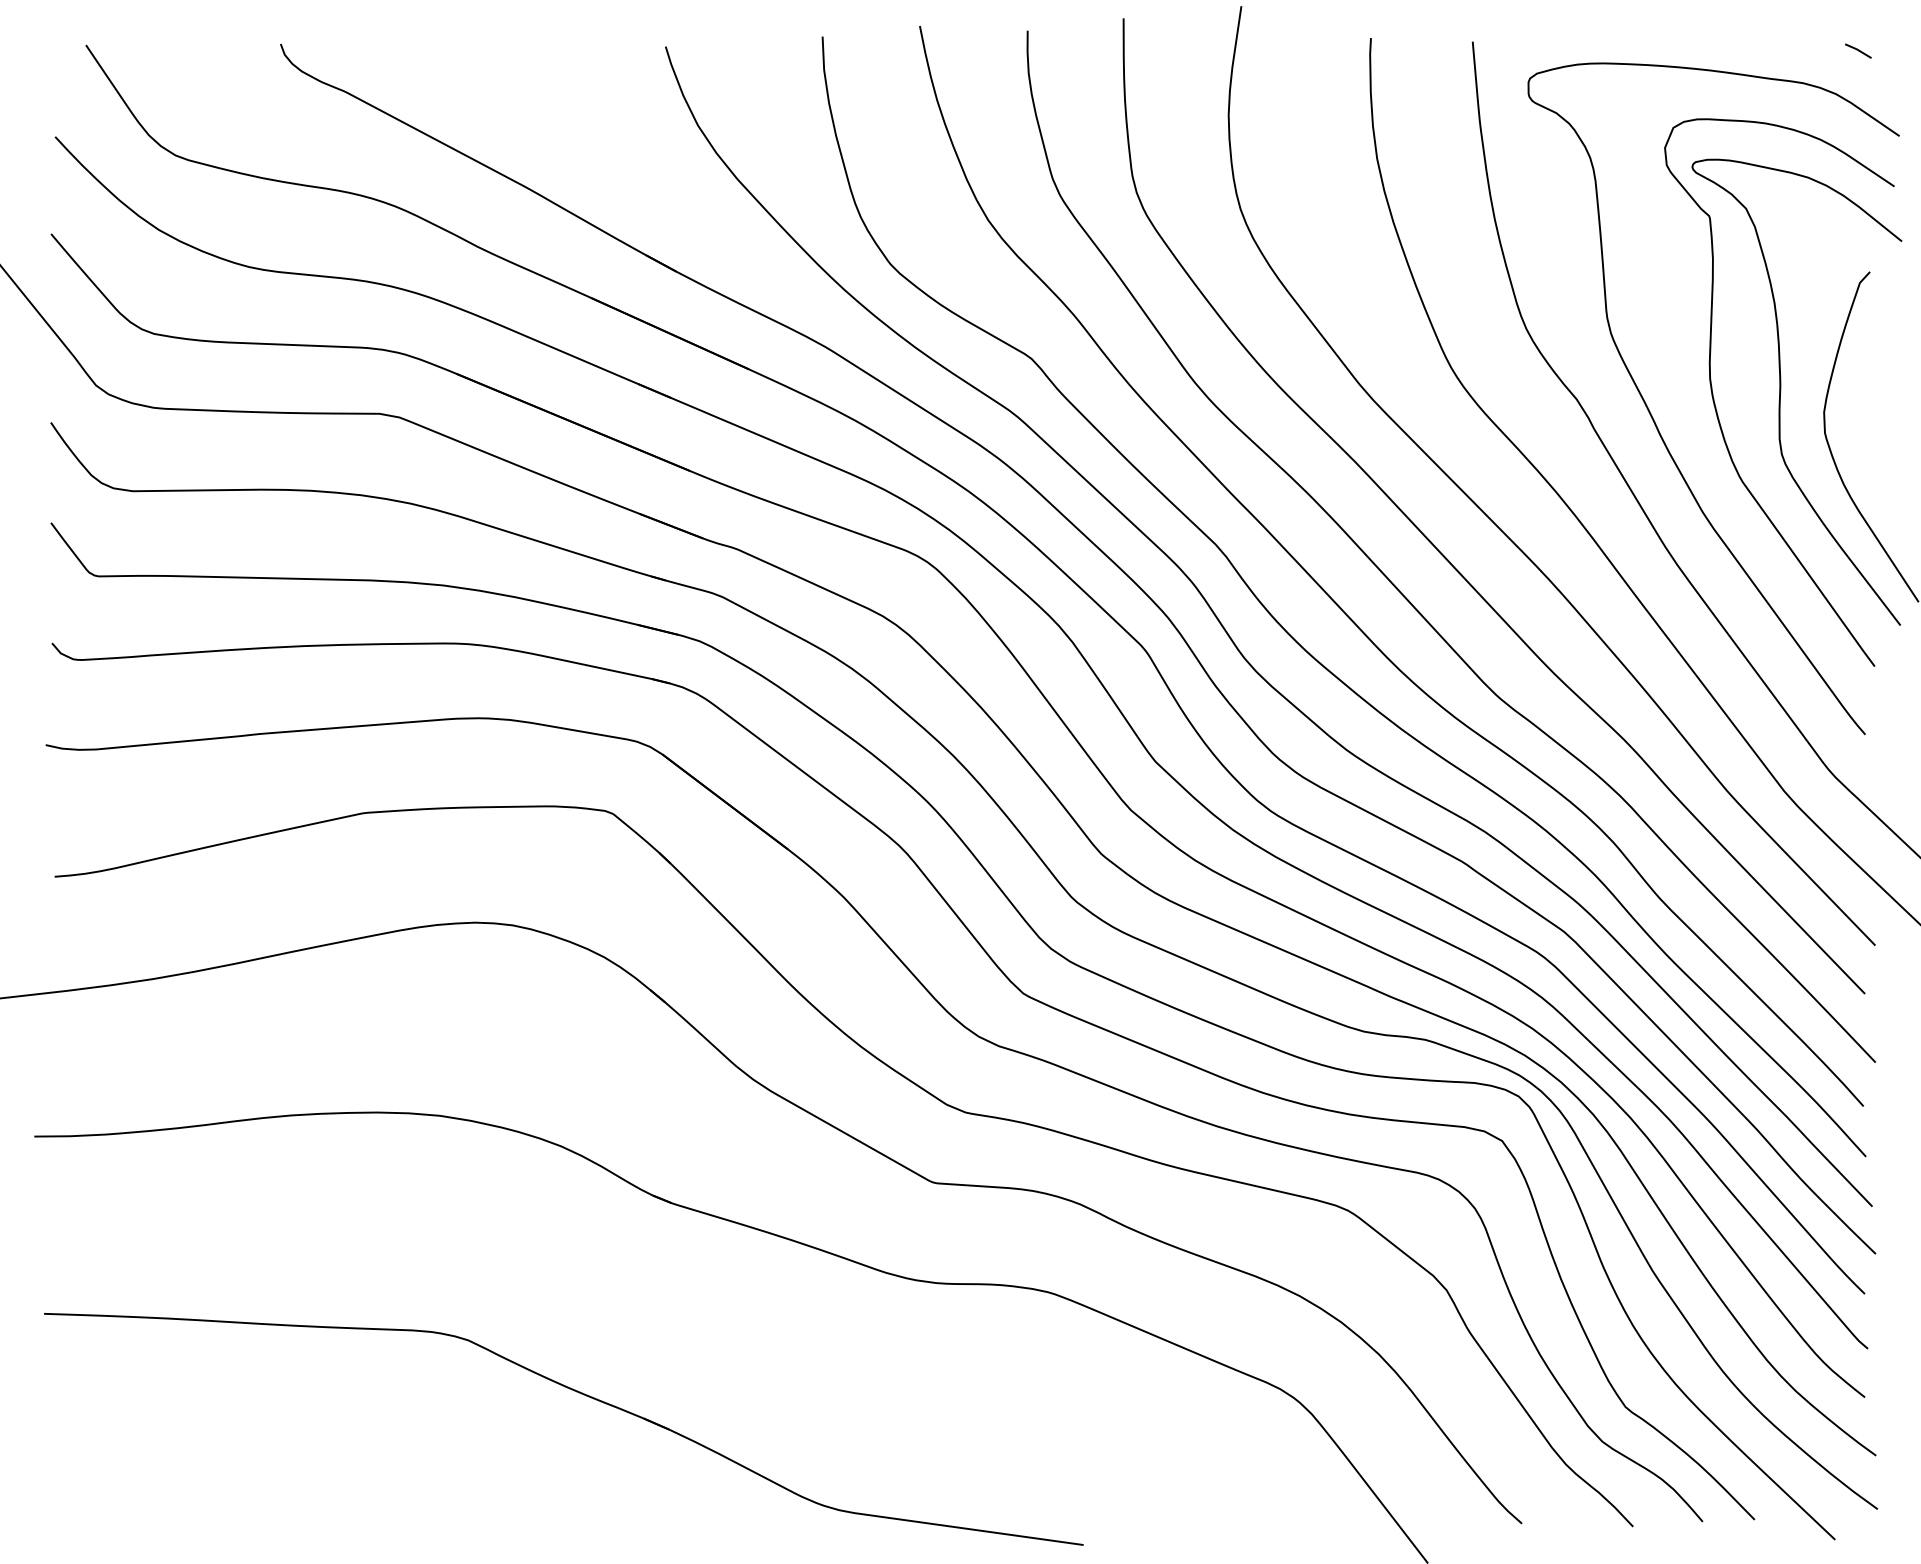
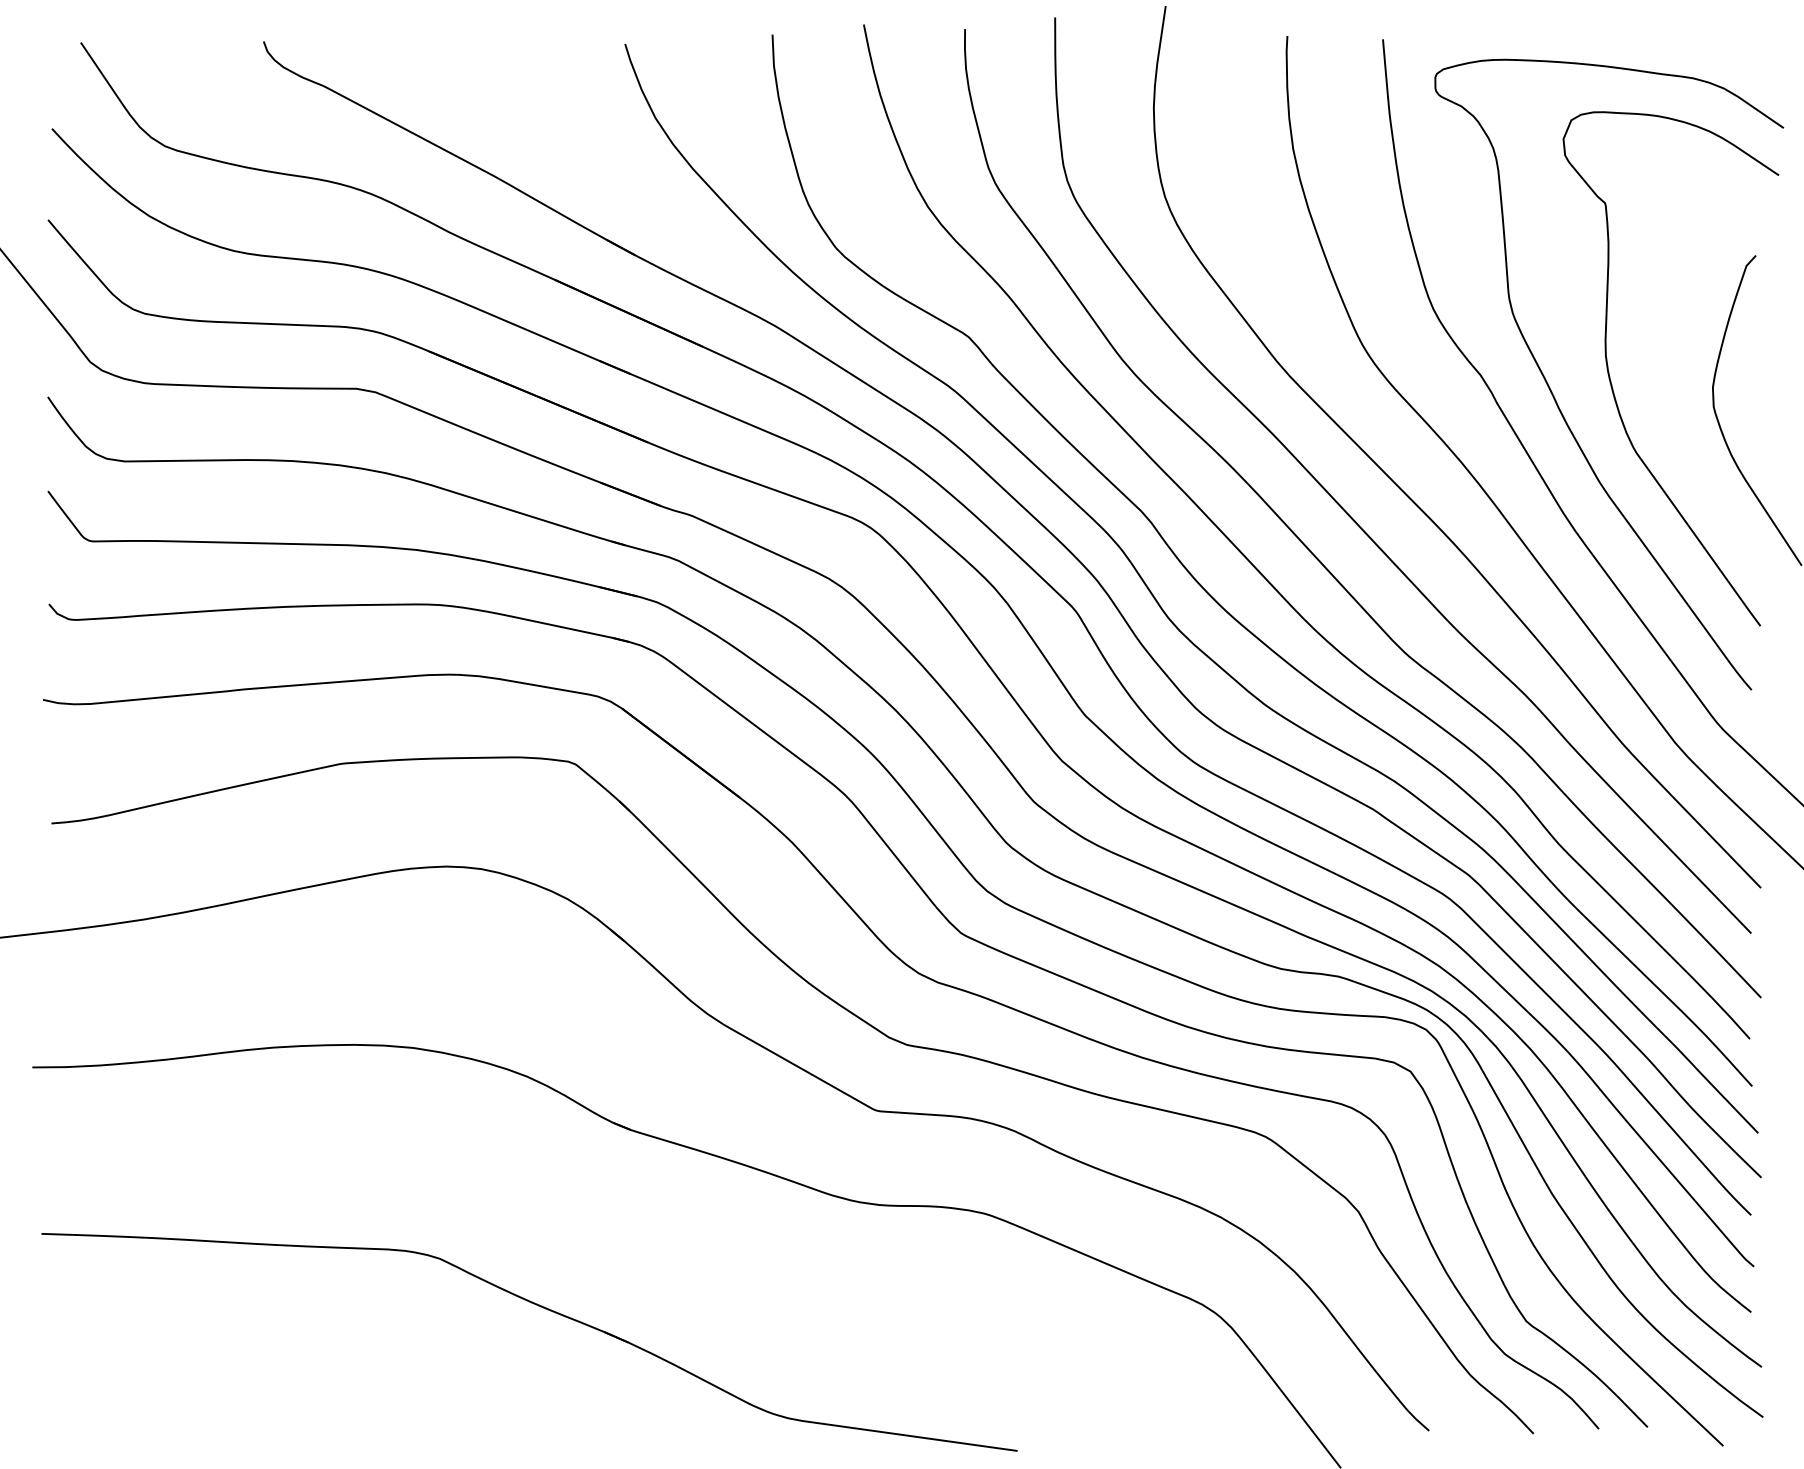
line: (1857, 51) -> (1744, 48), removed
curve: (1781, 392) -> (1672, 368), removed

